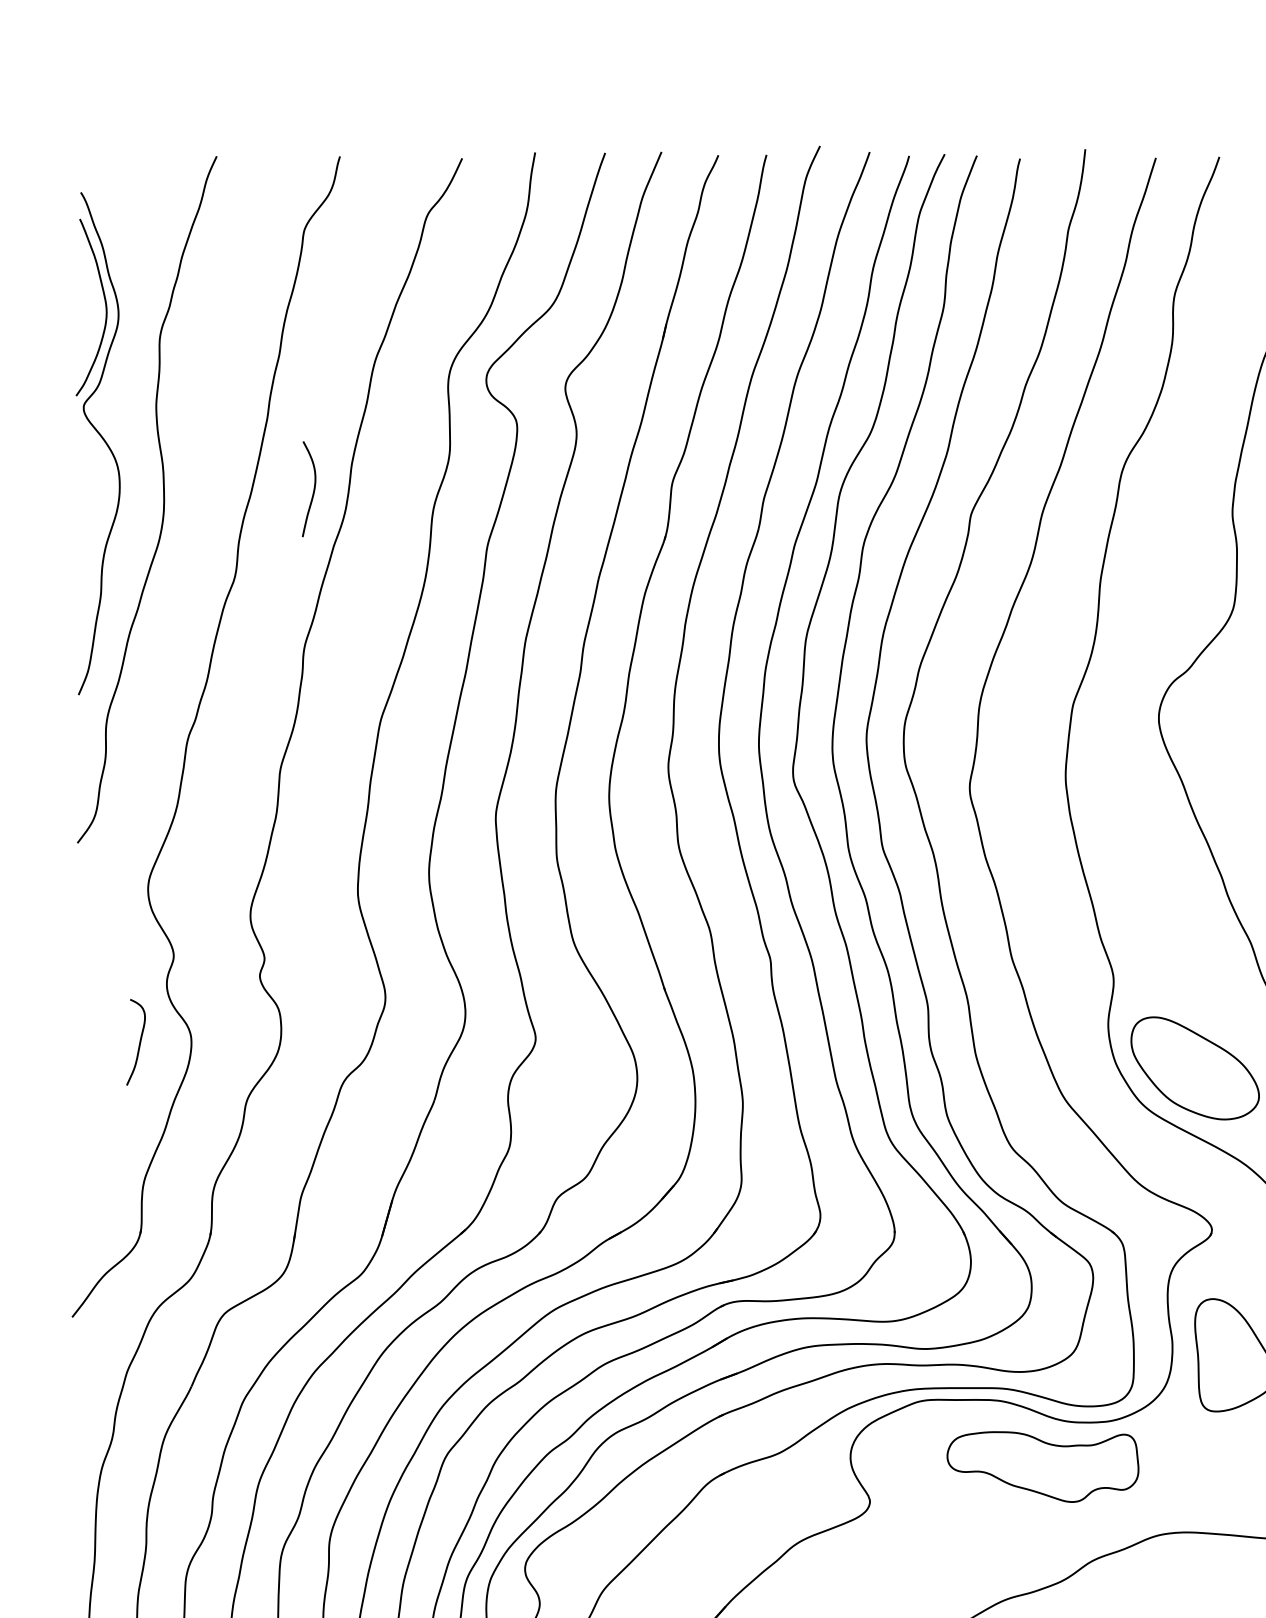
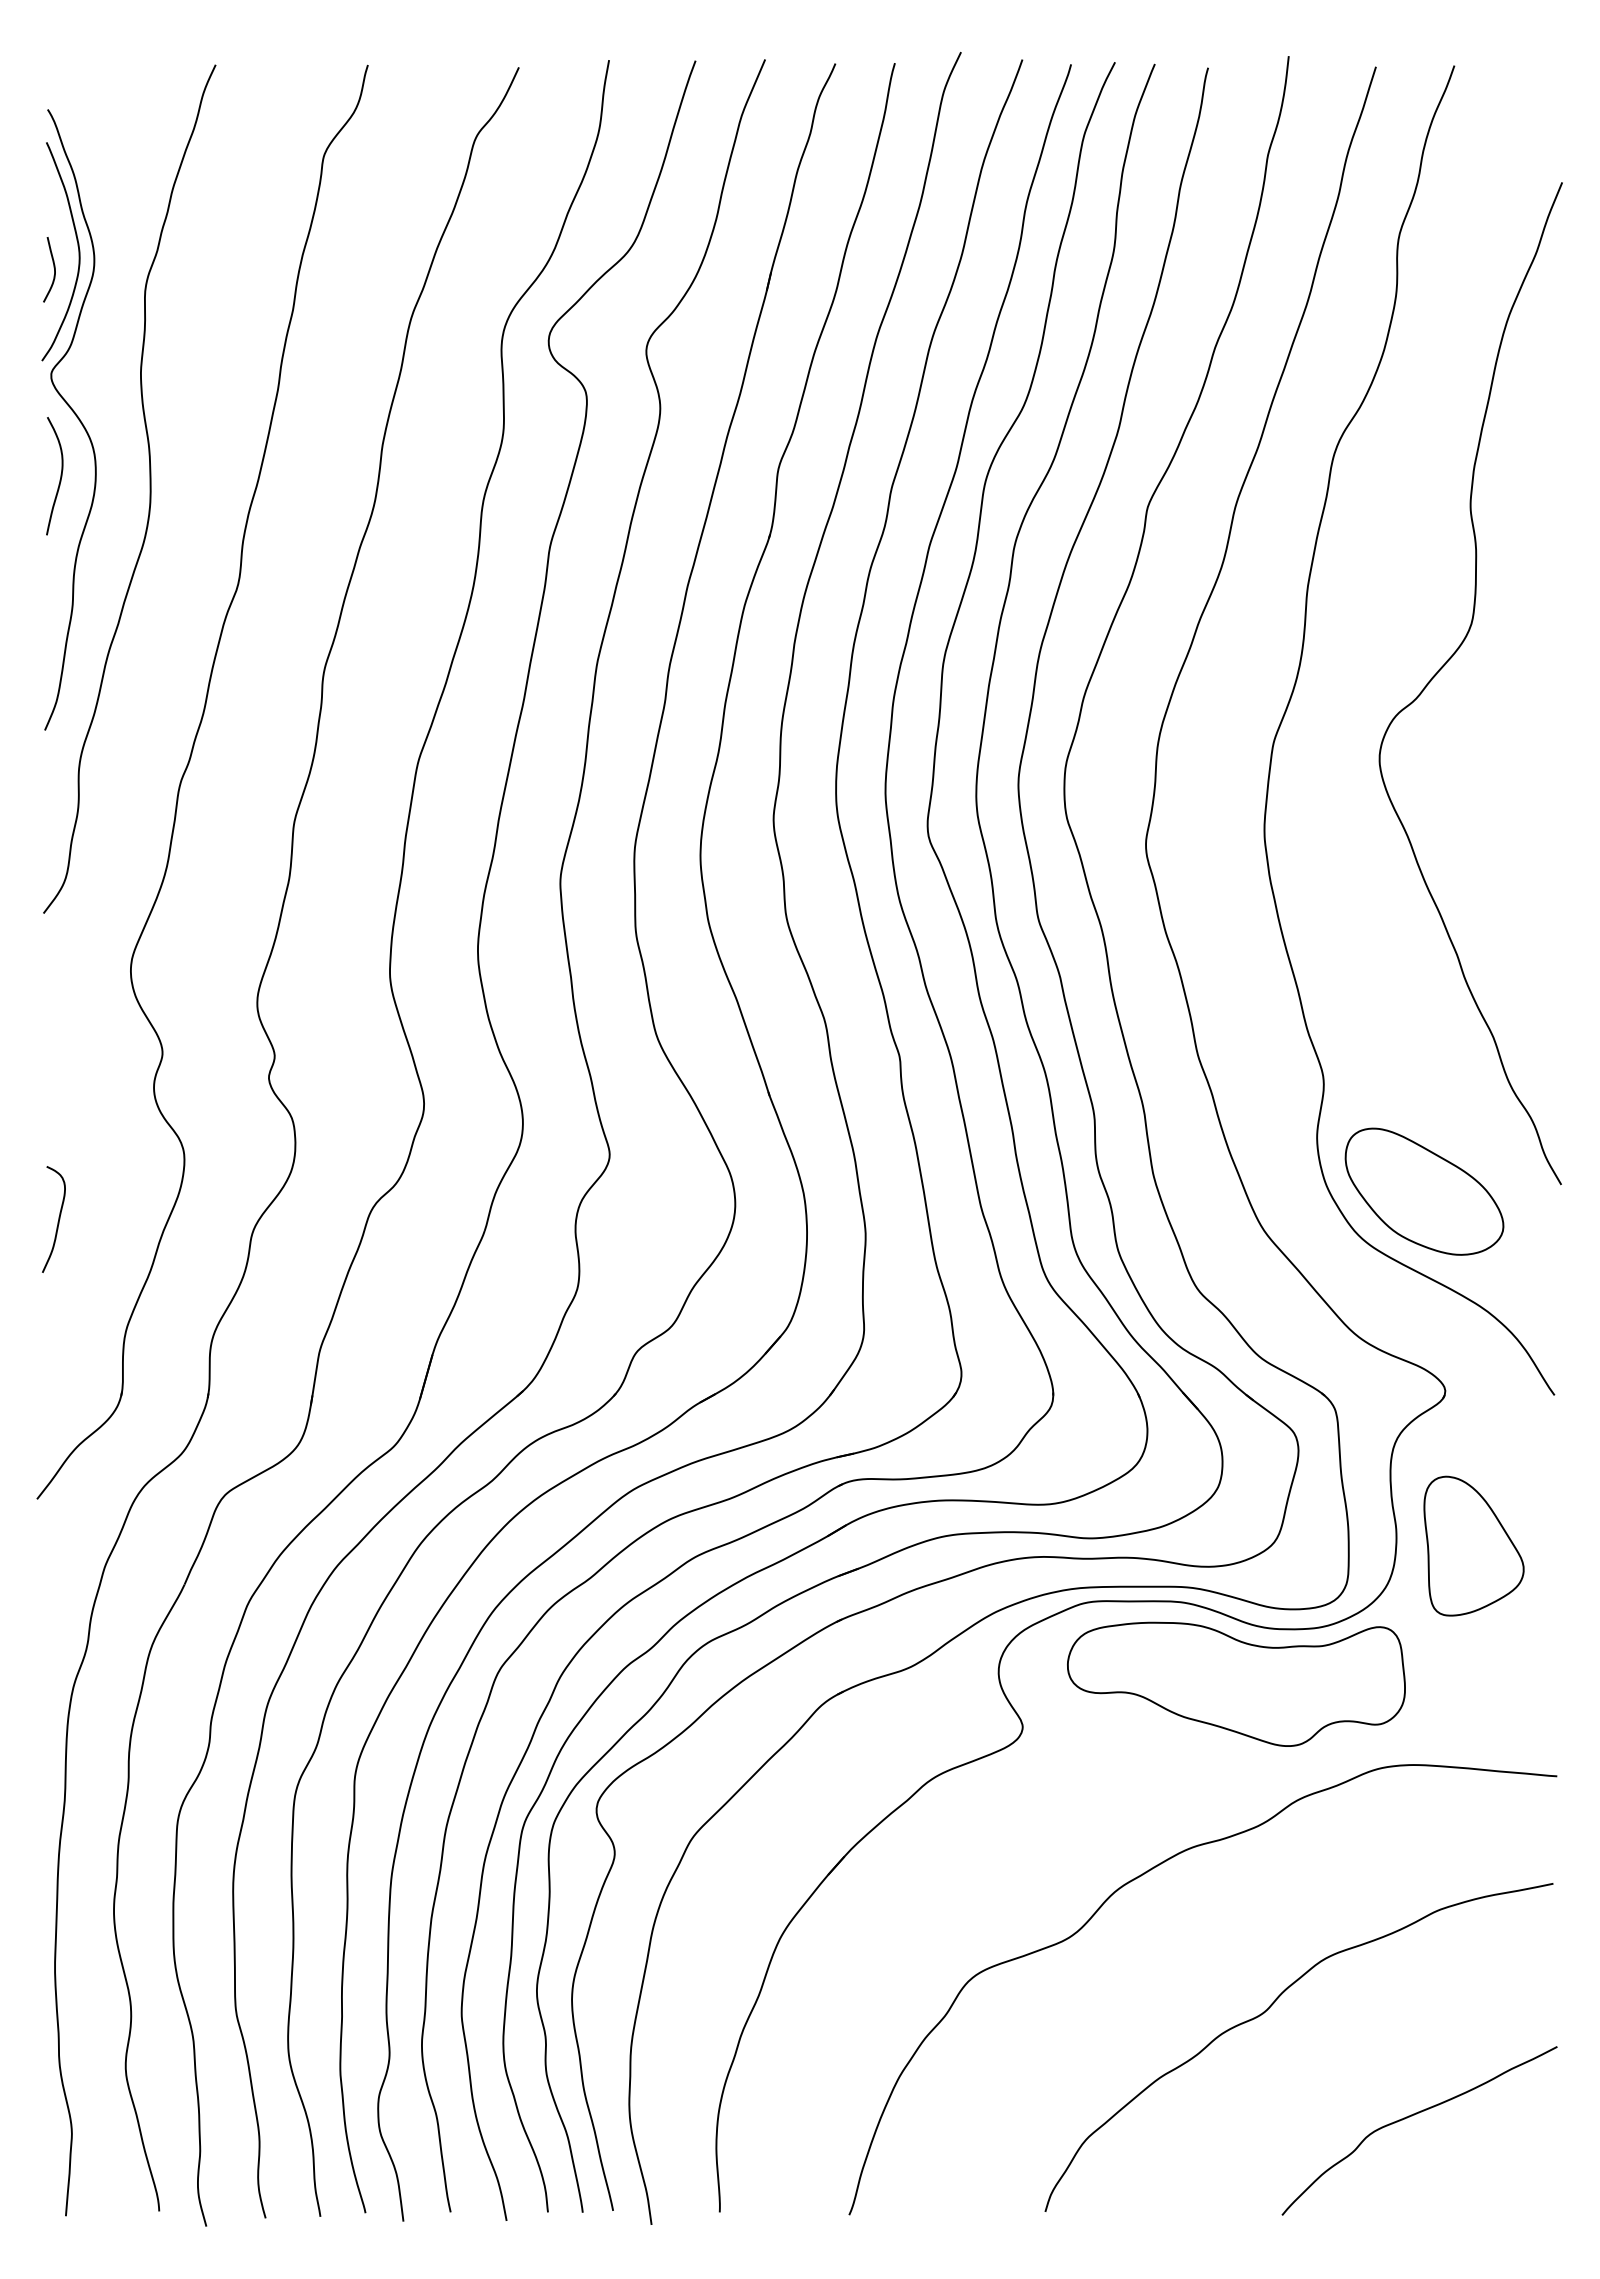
curve: (85, 320) -> (53, 267), added
curve: (312, 491) -> (59, 479), moved
curve: (138, 1043) -> (57, 1221), moved
part: (1043, 1466) -> (1236, 1683), size x1.43

